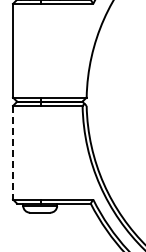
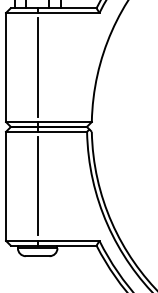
line: (40, 50) -> (38, 67), added
line: (13, 152) -> (6, 186), dashed -> solid
line: (40, 152) -> (38, 186), added

